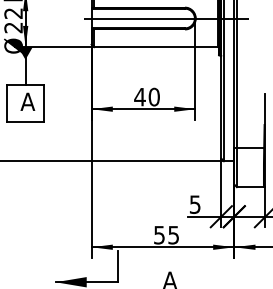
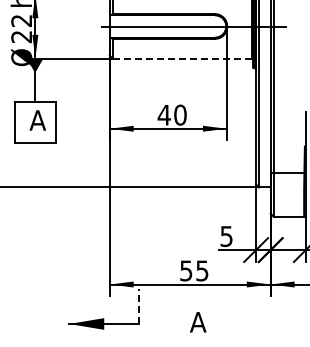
line: (156, 46) -> (182, 58), solid -> dashed
line: (118, 266) -> (139, 306), solid -> dashed

